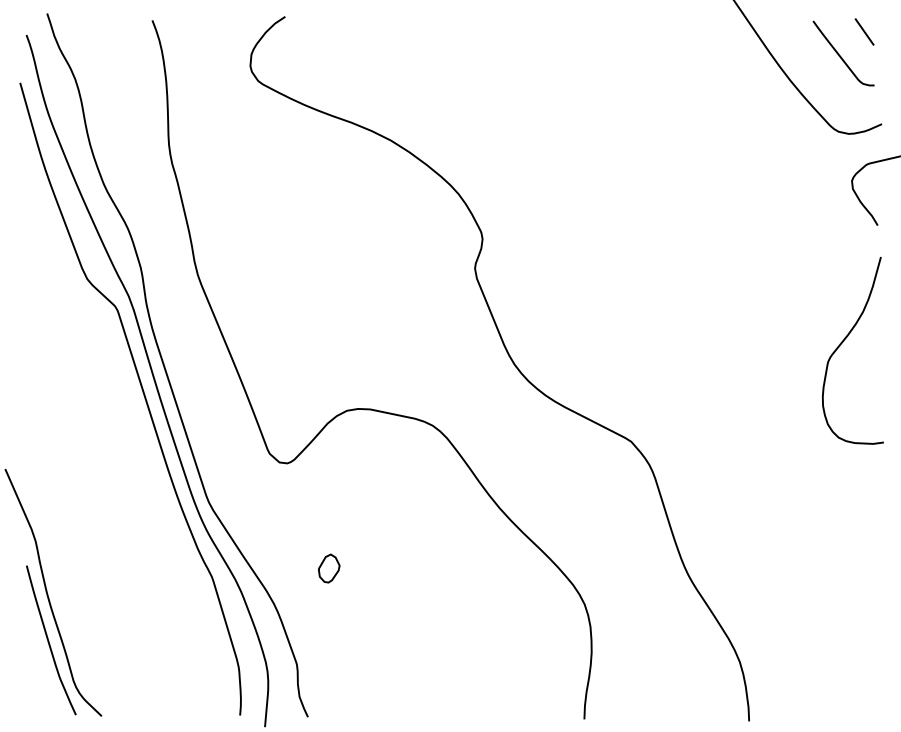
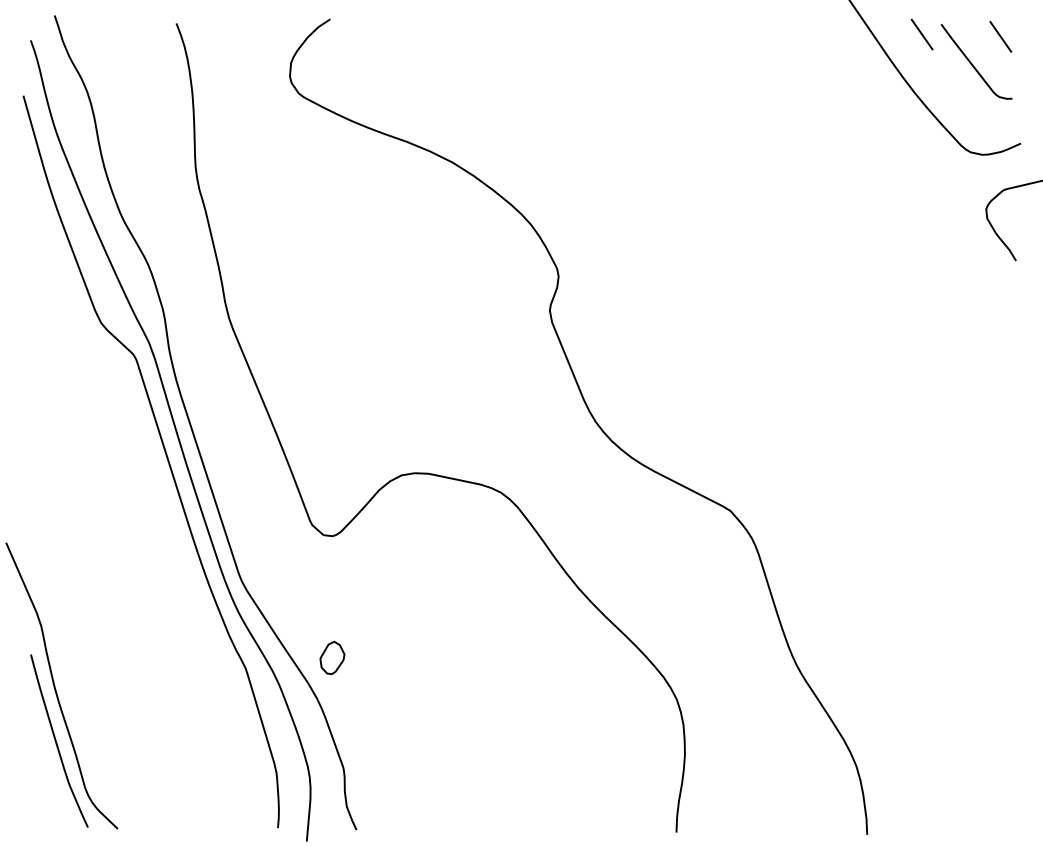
line: (796, 29) -> (921, 34), added
curve: (844, 341) -> (977, 395), removed
part: (328, 568) -> (331, 657), moved

